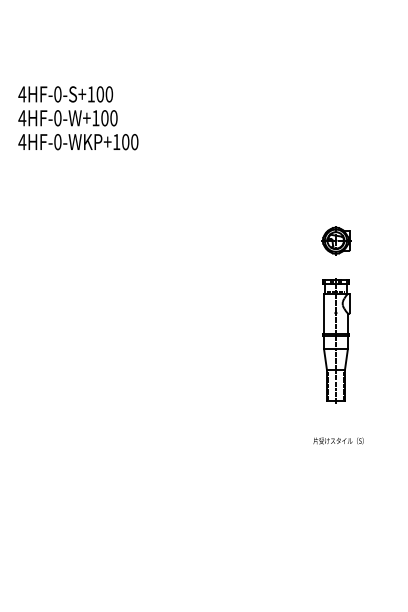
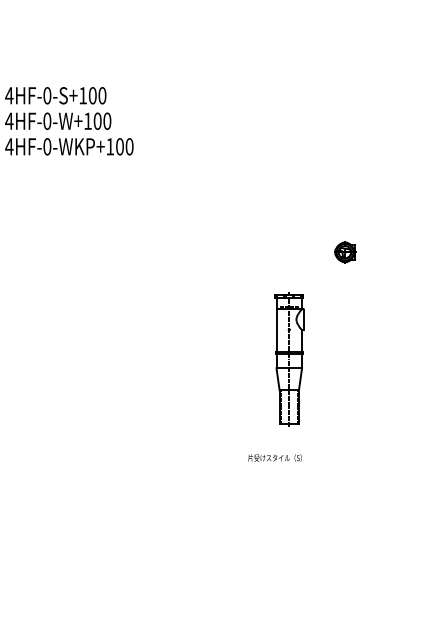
part: (336, 240) -> (345, 252), size x0.7
part: (336, 340) -> (289, 359), moved
text: (338, 440) -> (274, 457), moved

